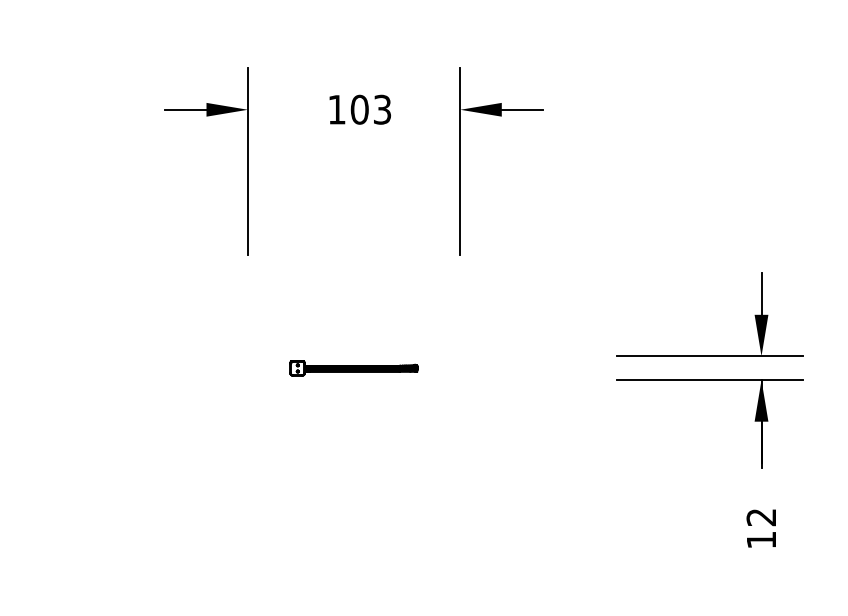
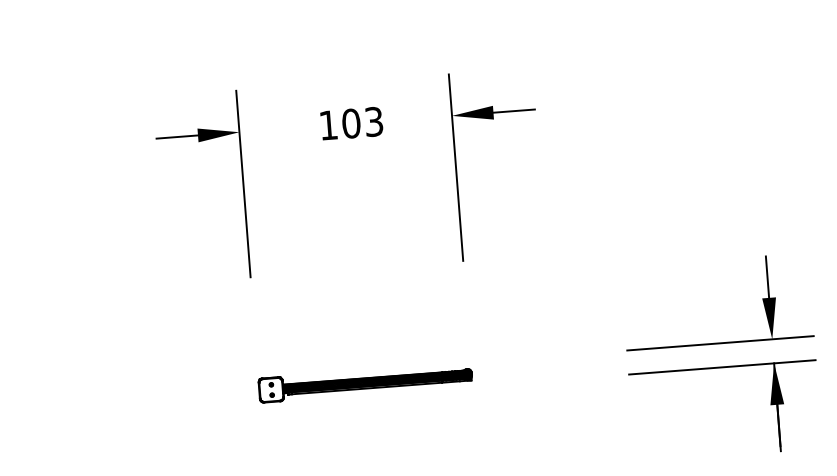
part: (353, 368) -> (365, 382), size x1.67

